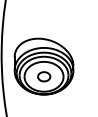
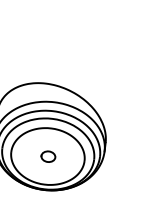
part: (44, 76) -> (48, 156), size x0.6

